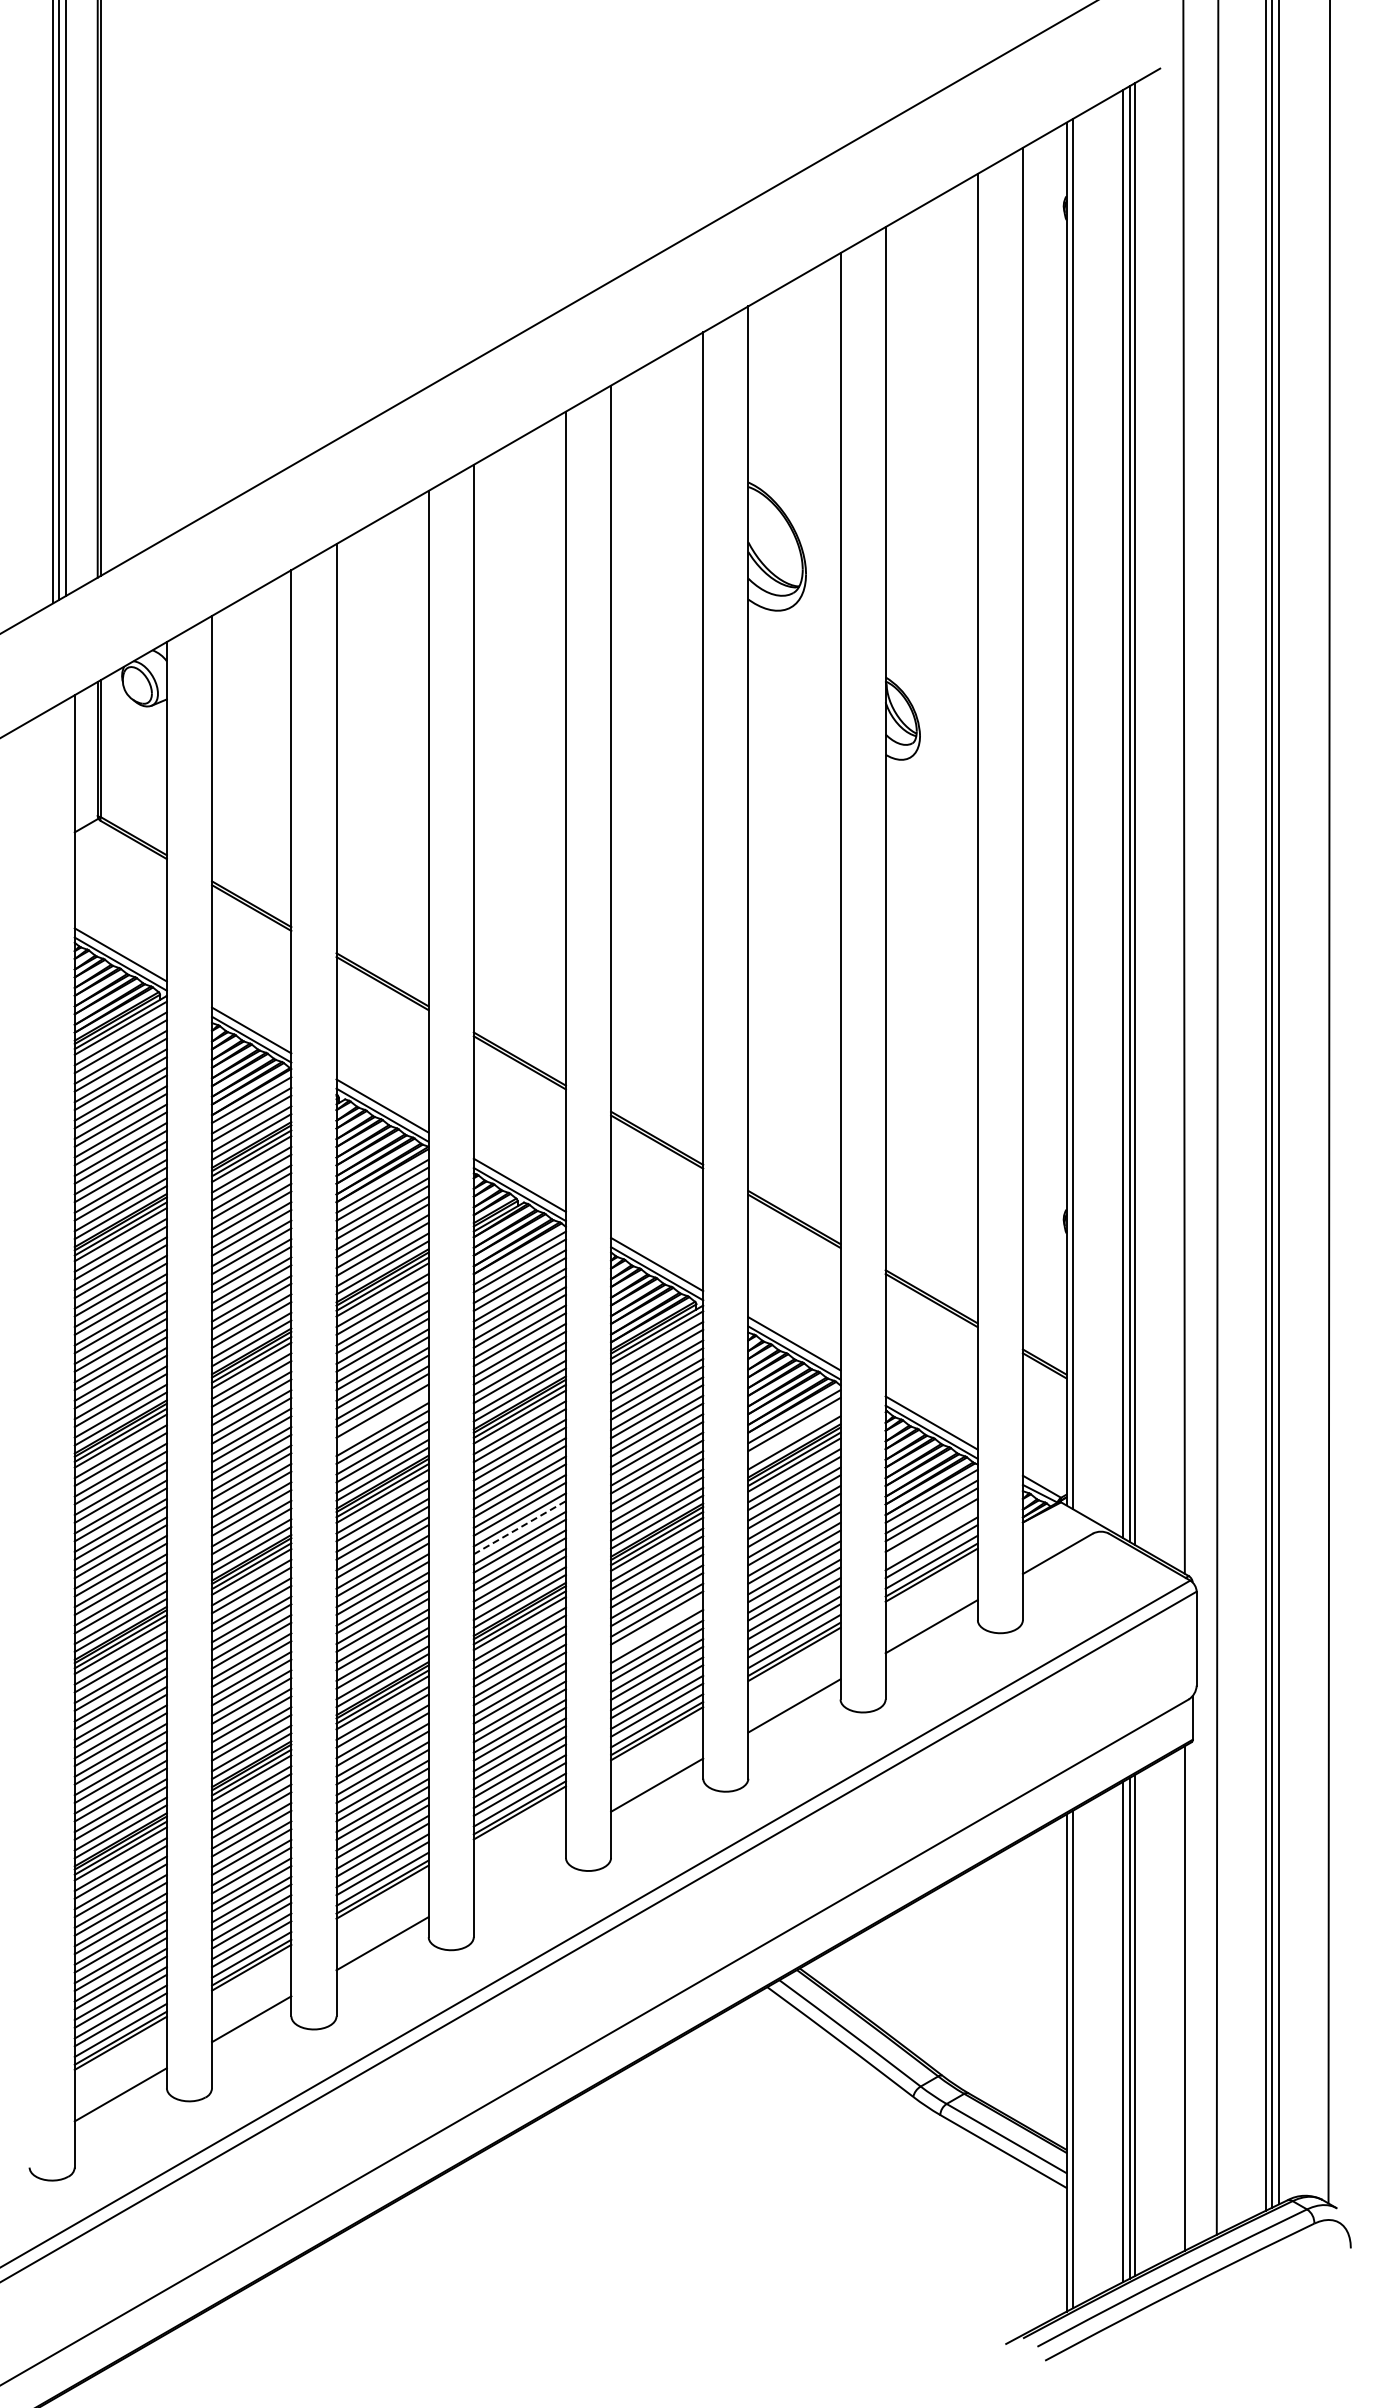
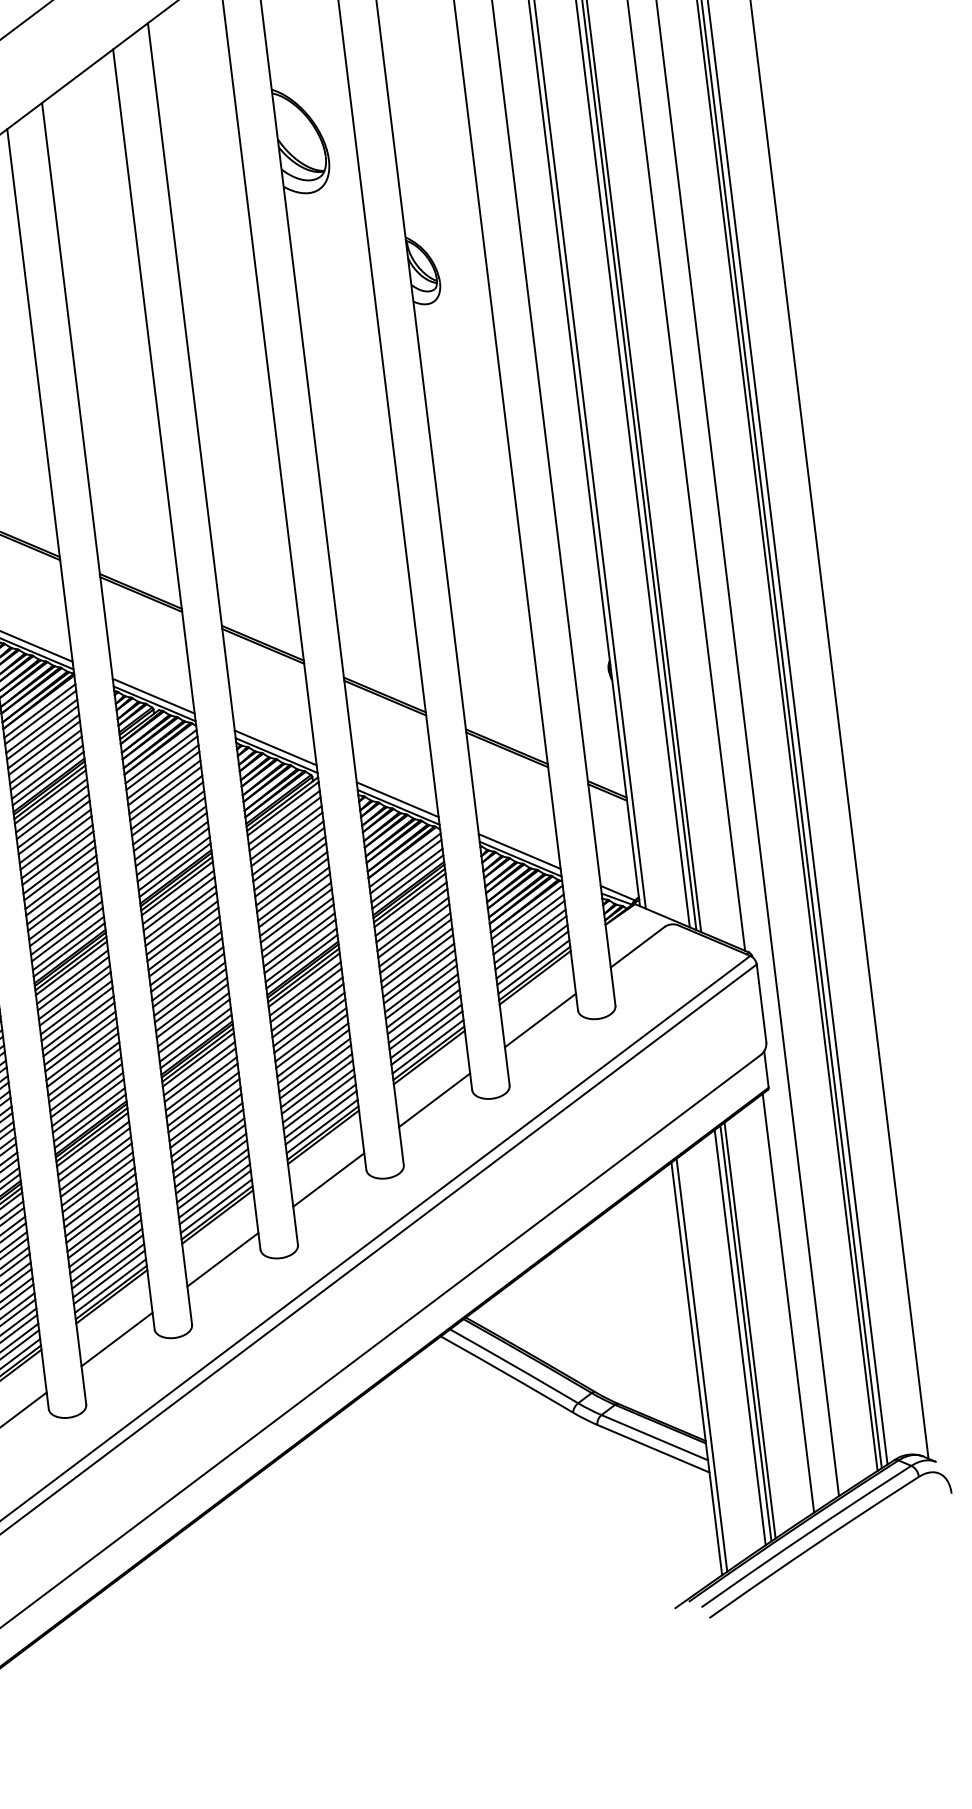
line: (382, 1418) -> (63, 903), added
line: (794, 1434) -> (407, 875), added
line: (520, 1527) -> (189, 980), dashed -> solid
line: (931, 1532) -> (530, 942), added
line: (657, 1628) -> (313, 1049), added
line: (519, 1864) -> (222, 1259), added

